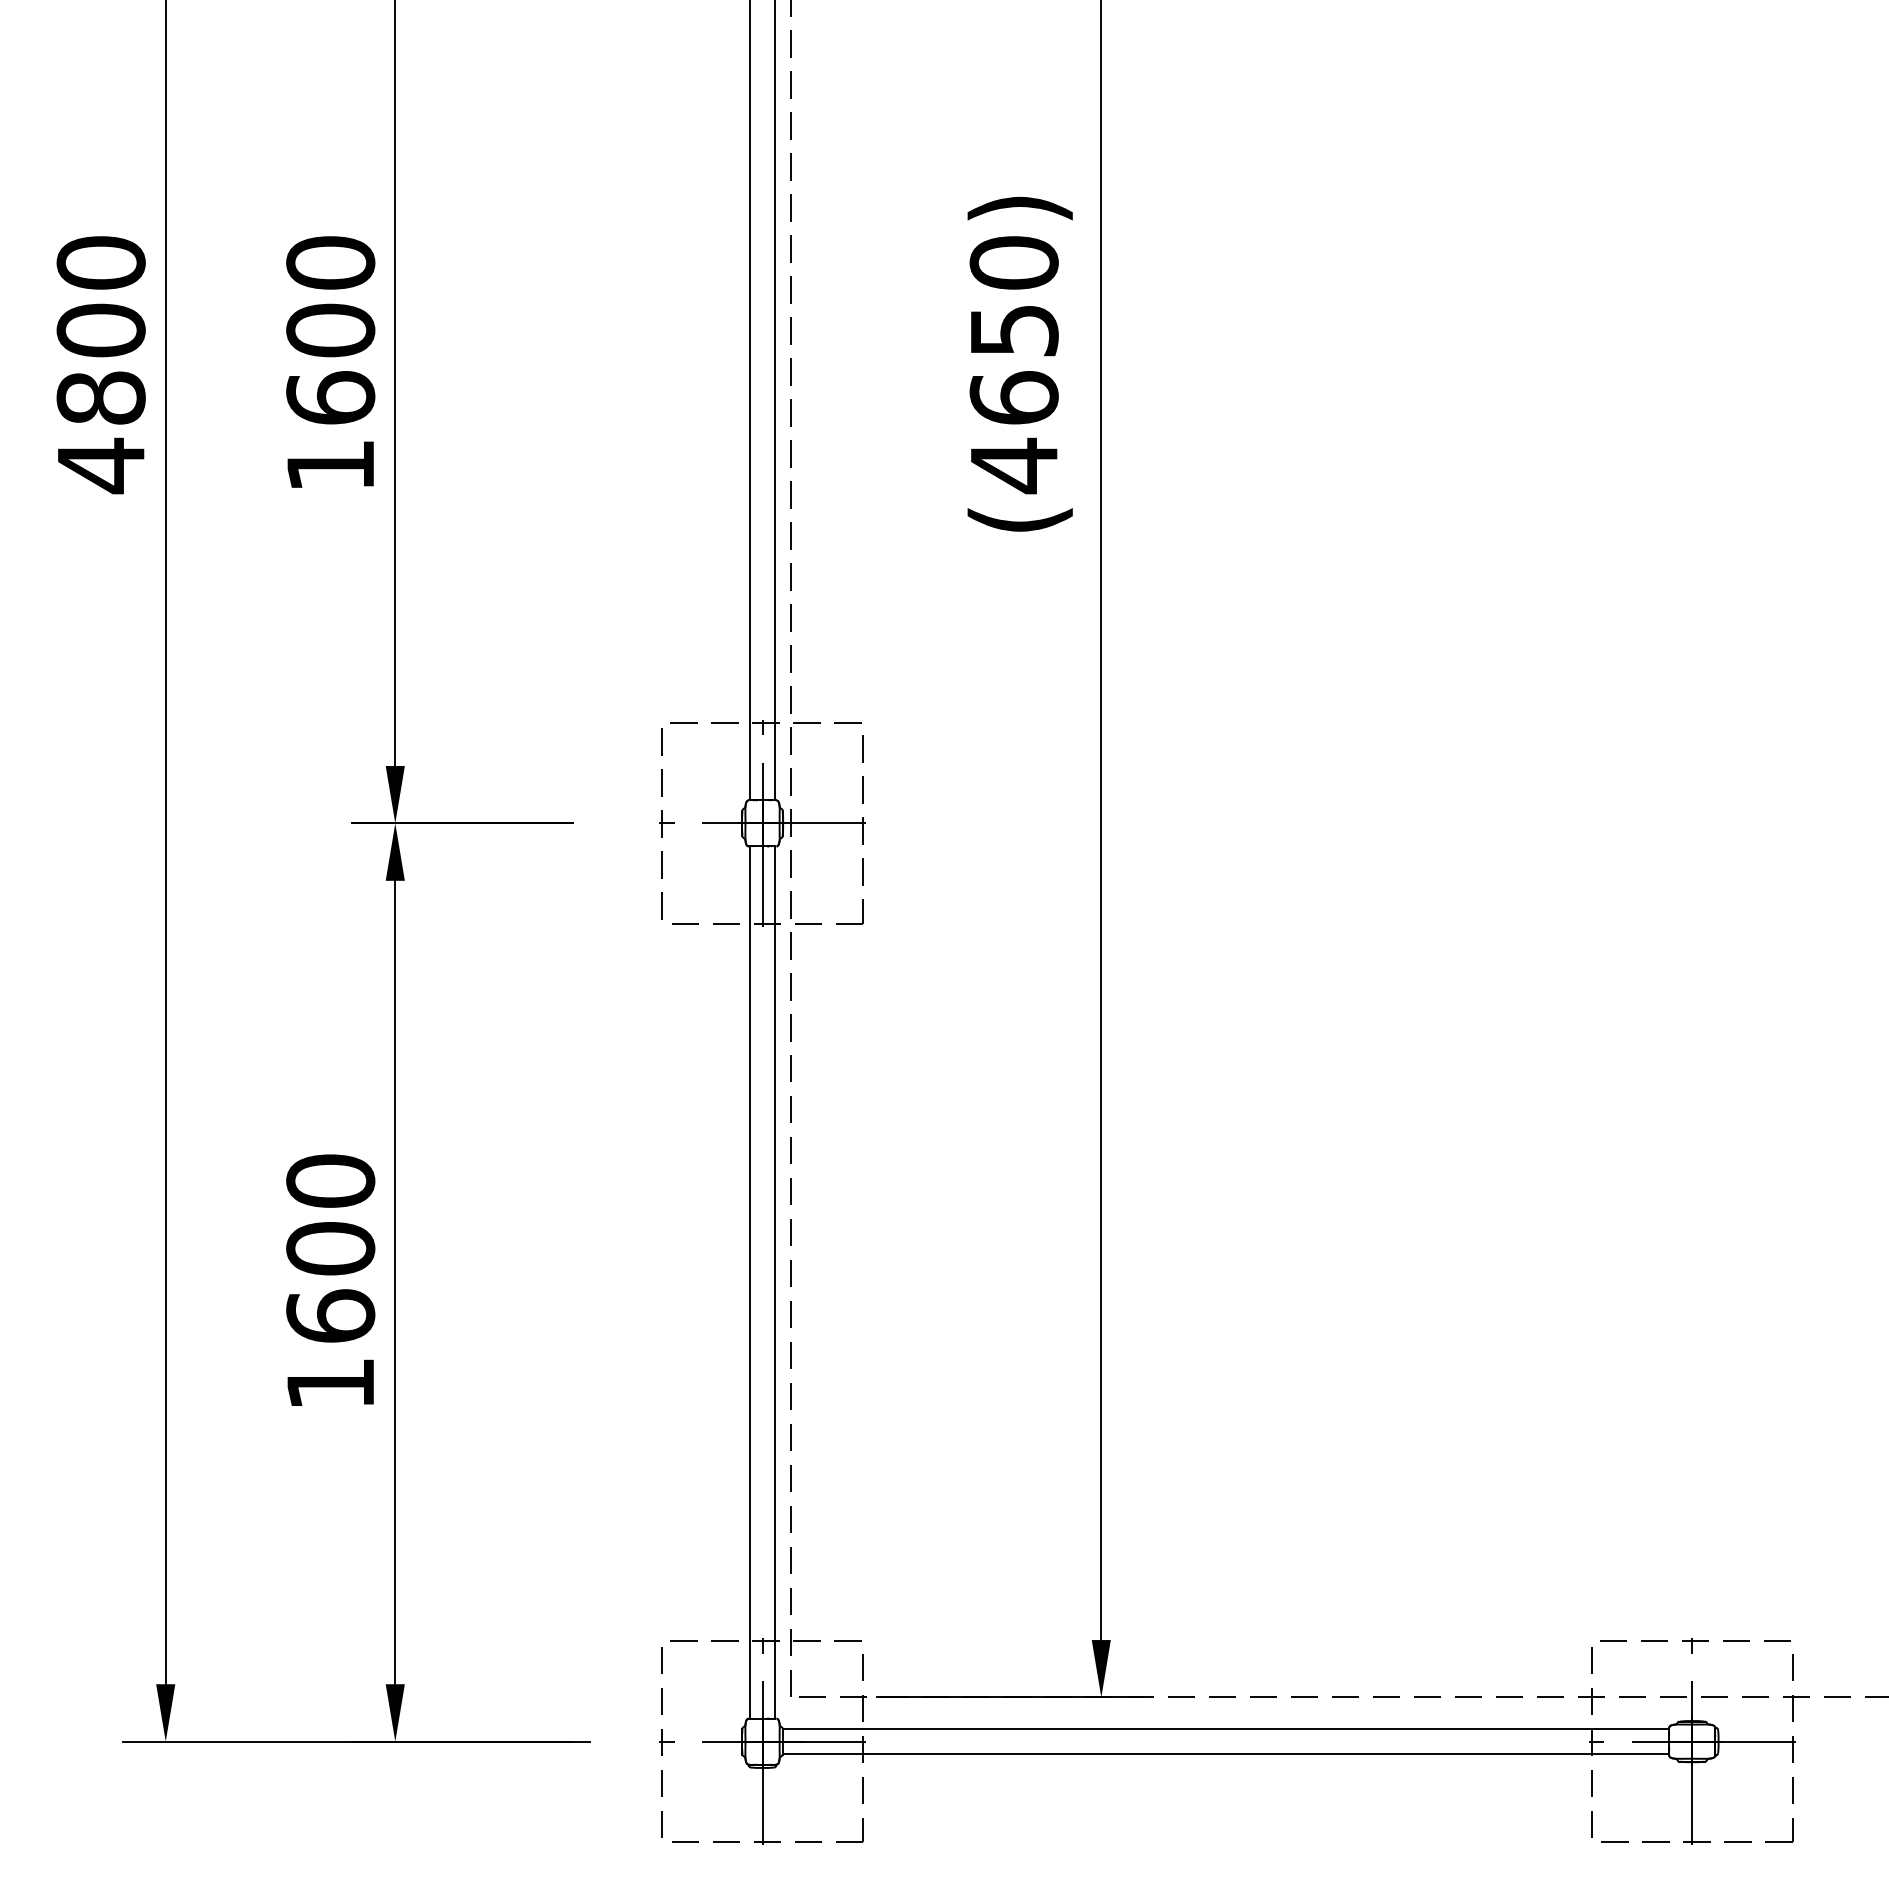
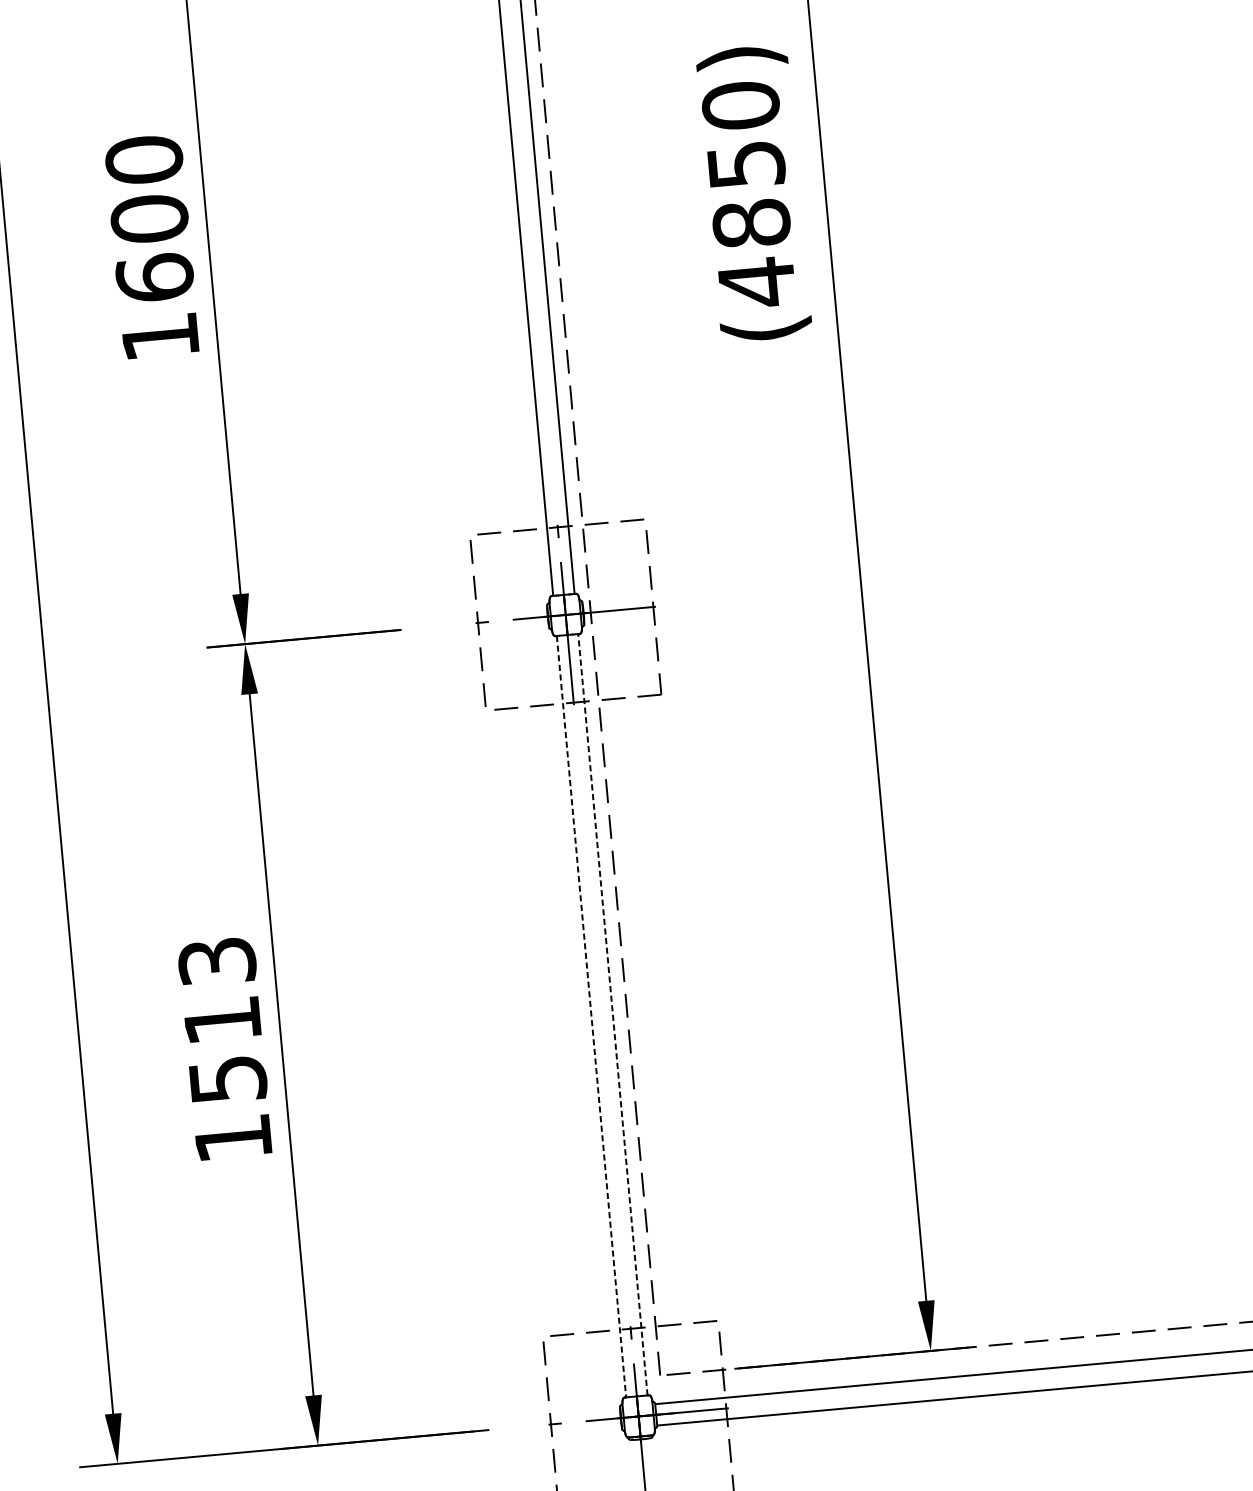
text: (1013, 397) -> (750, 223), (4650) -> (4850)
text: (330, 1248) -> (222, 1020), 1600 -> 1513
line: (774, 1282) -> (612, 1014), solid -> dashed
line: (750, 1283) -> (591, 1017), solid -> dashed

